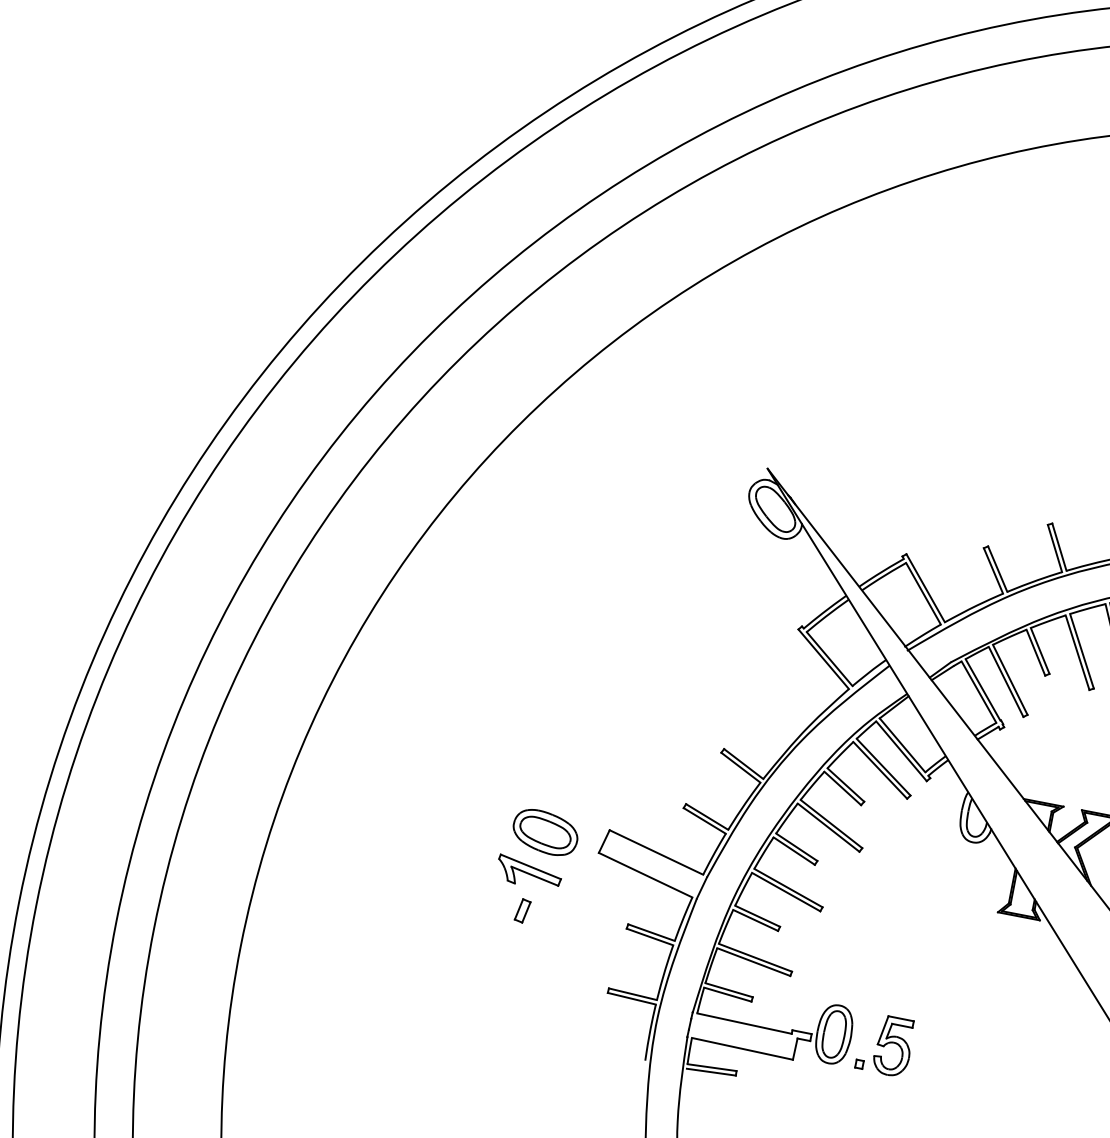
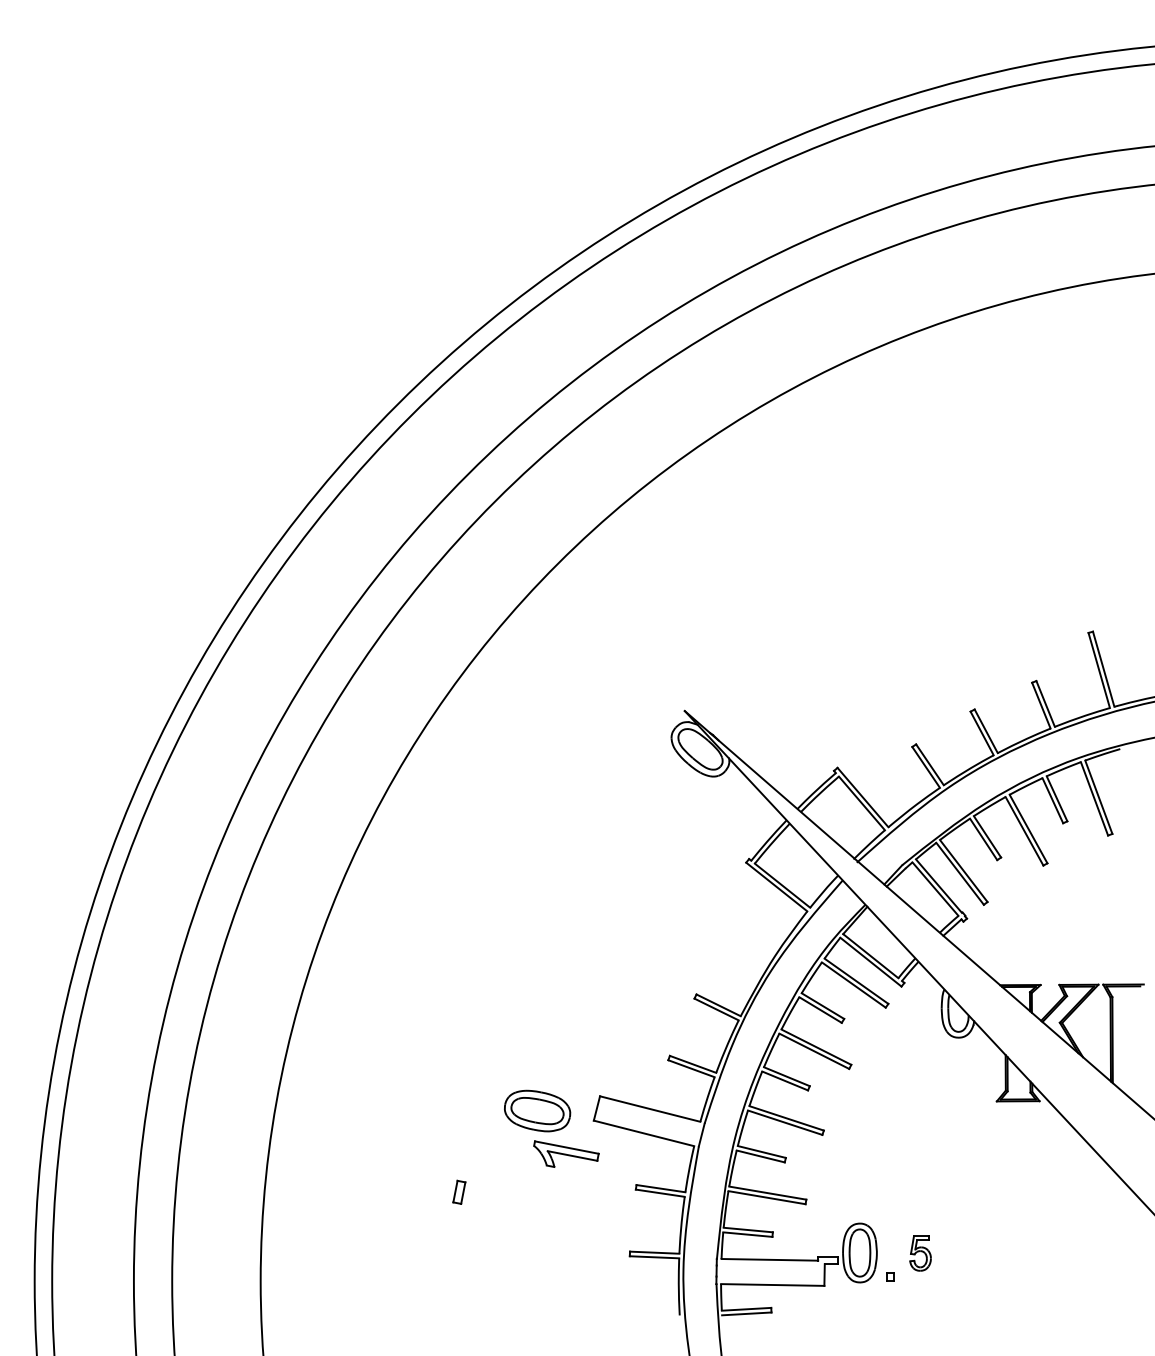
part: (529, 872) -> (566, 1153), moved
part: (522, 910) -> (459, 1191), moved
part: (893, 1046) -> (920, 1253), size x0.6

